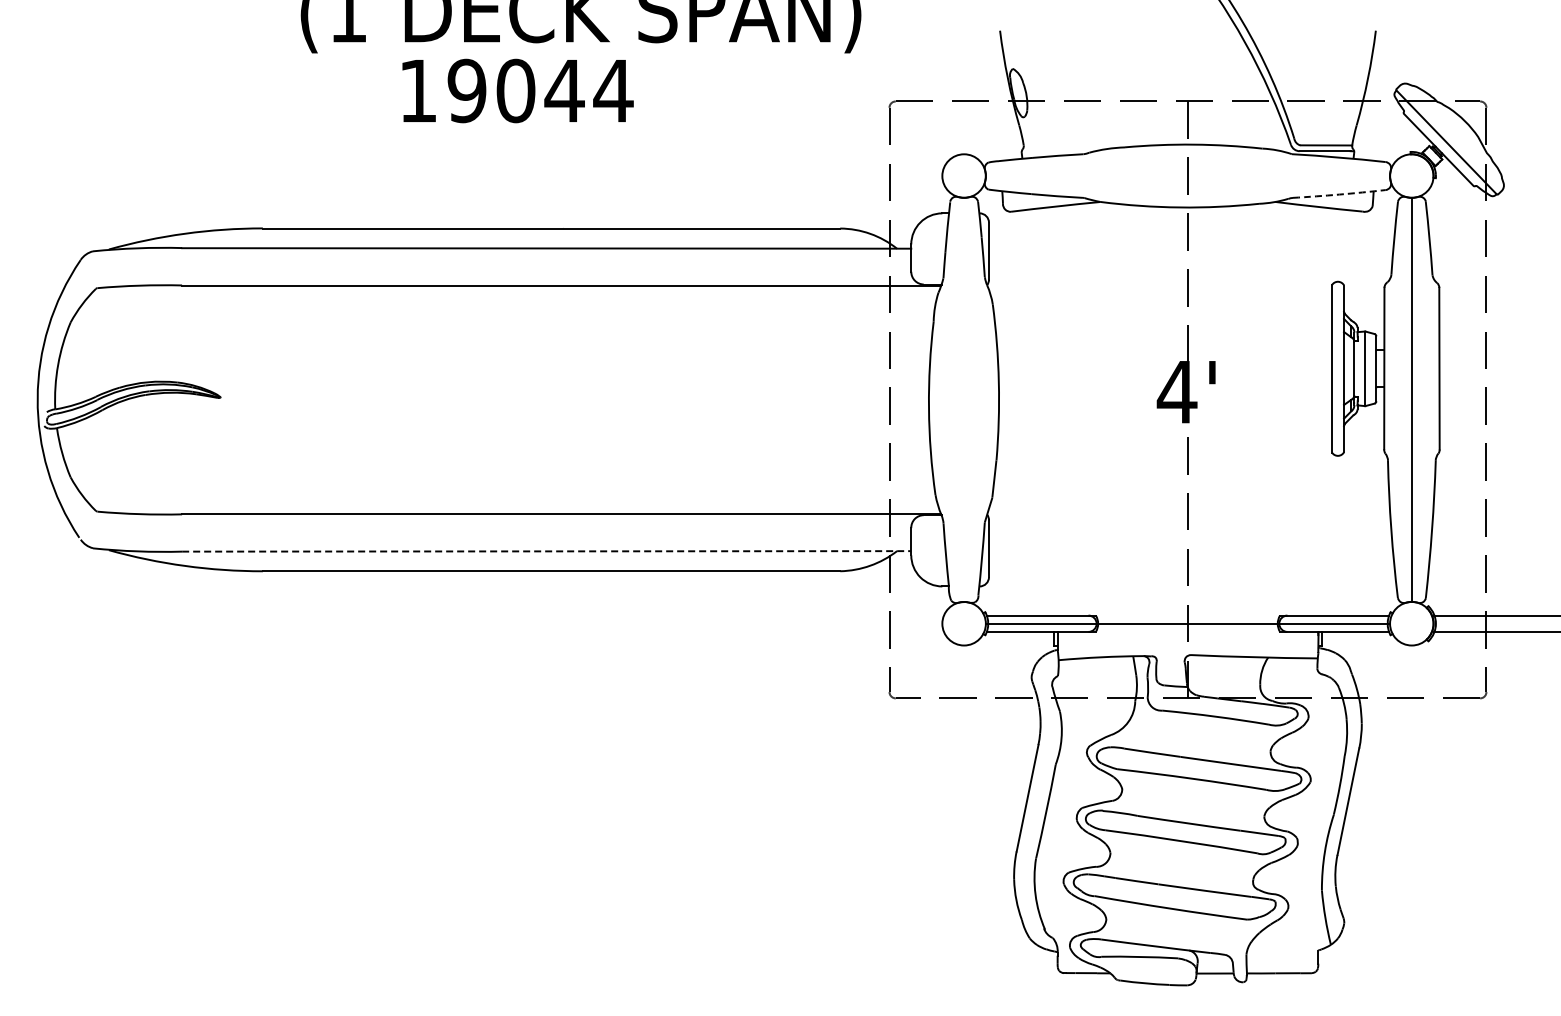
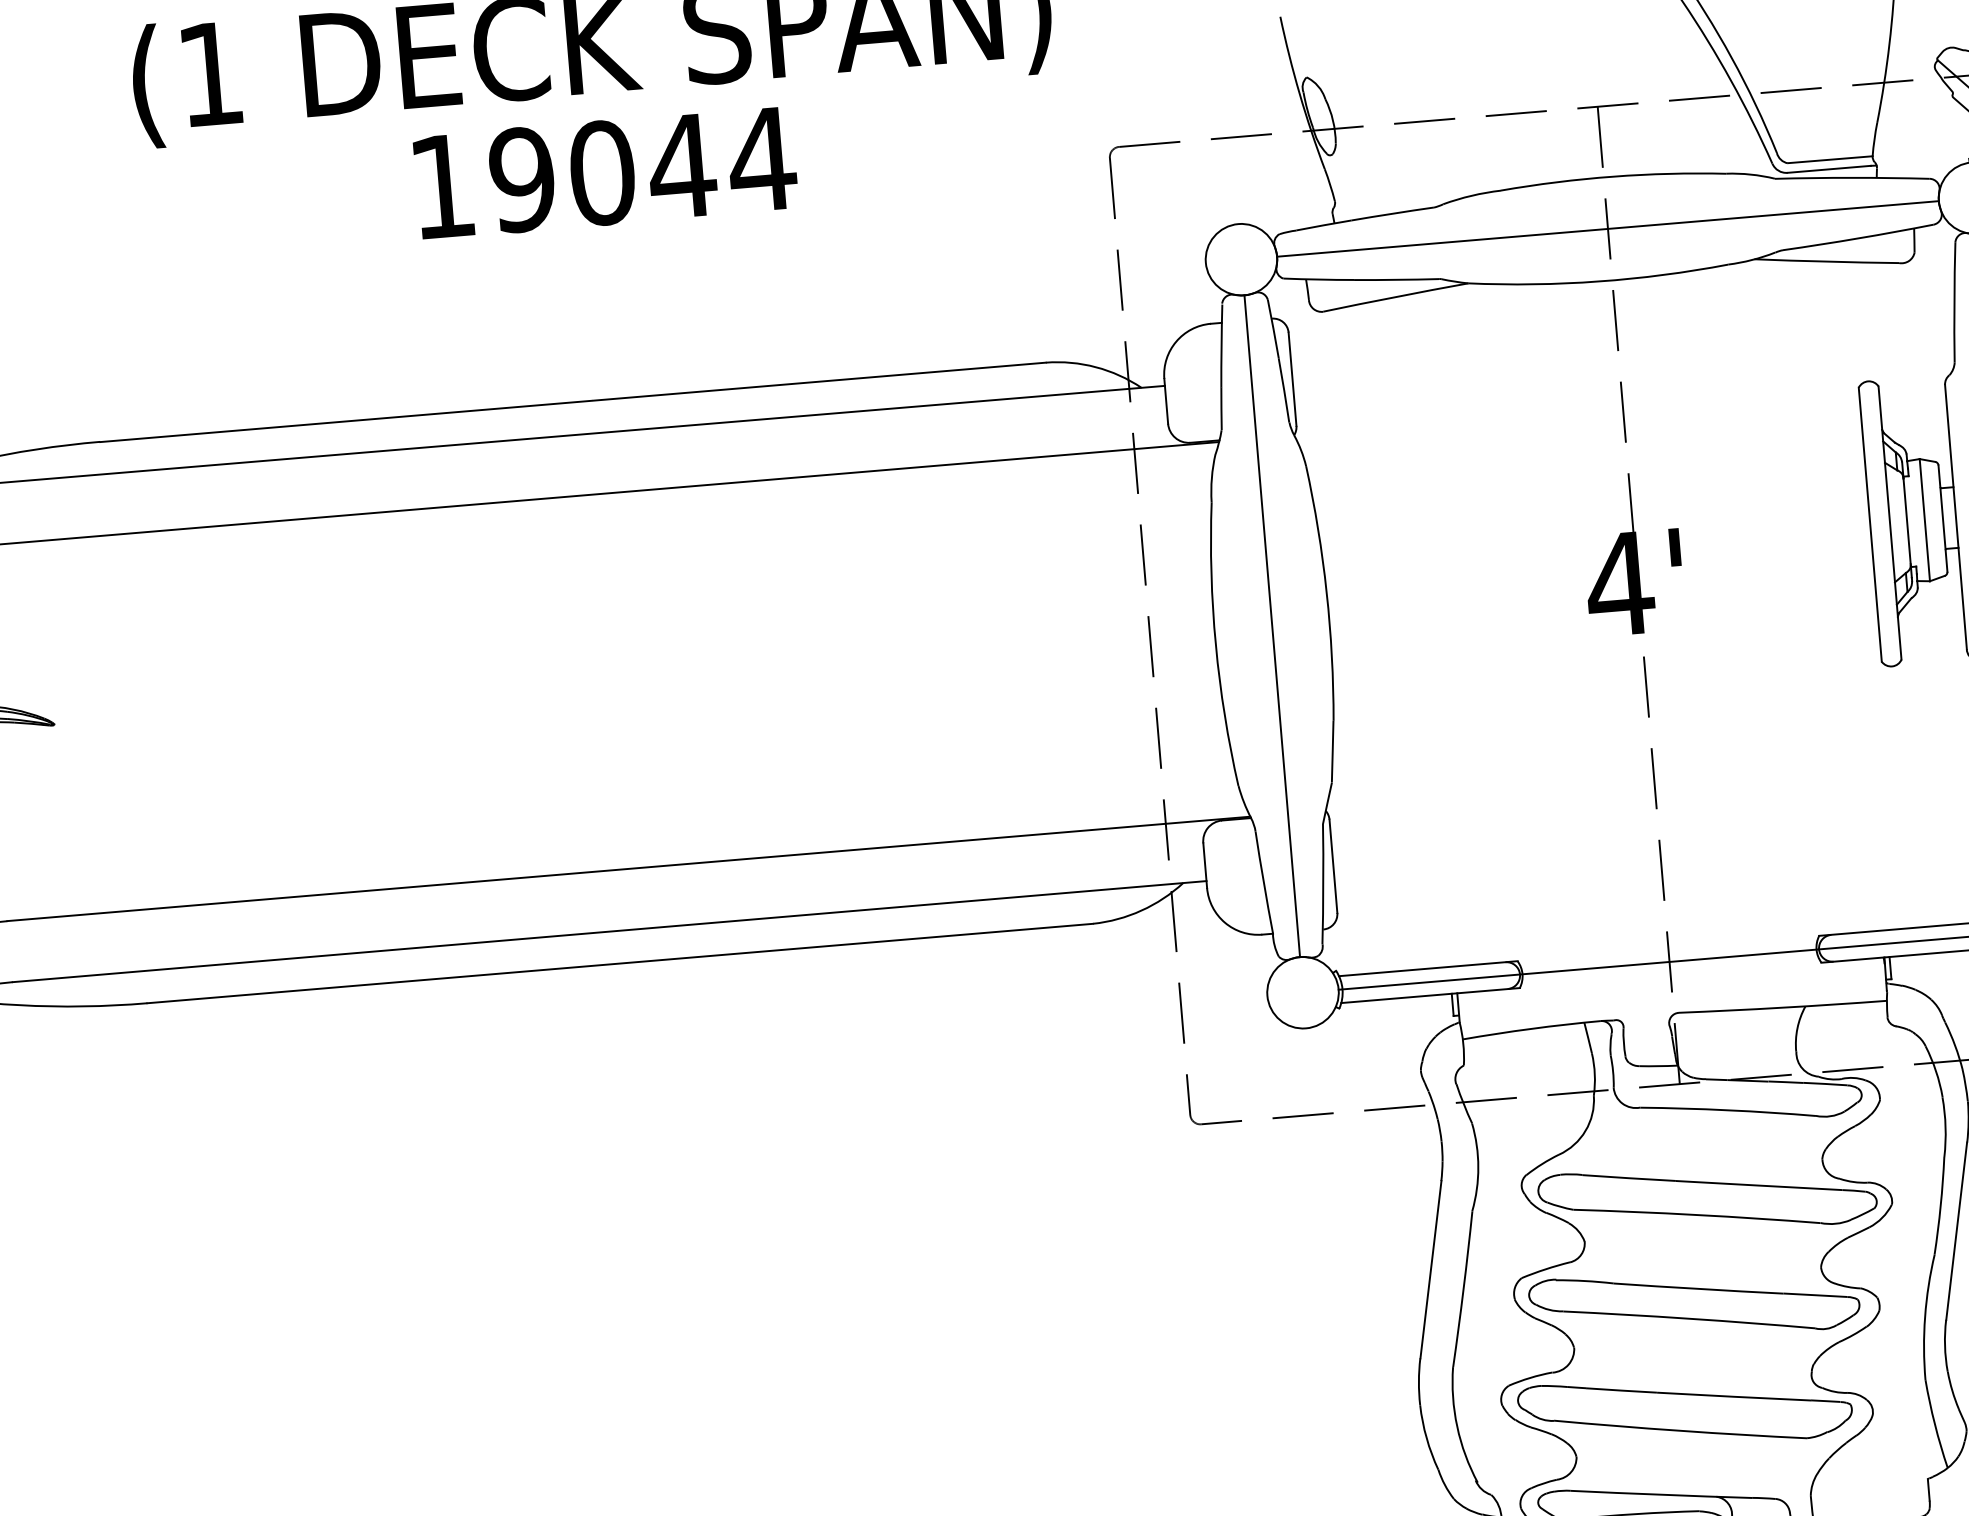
text: (517, 90) -> (604, 172), moved
line: (1187, 176) -> (1607, 229), added
arc: (1339, 194) -> (1858, 238), dashed -> solid
line: (964, 399) -> (1272, 625), added
line: (546, 551) -> (609, 931), dashed -> solid

